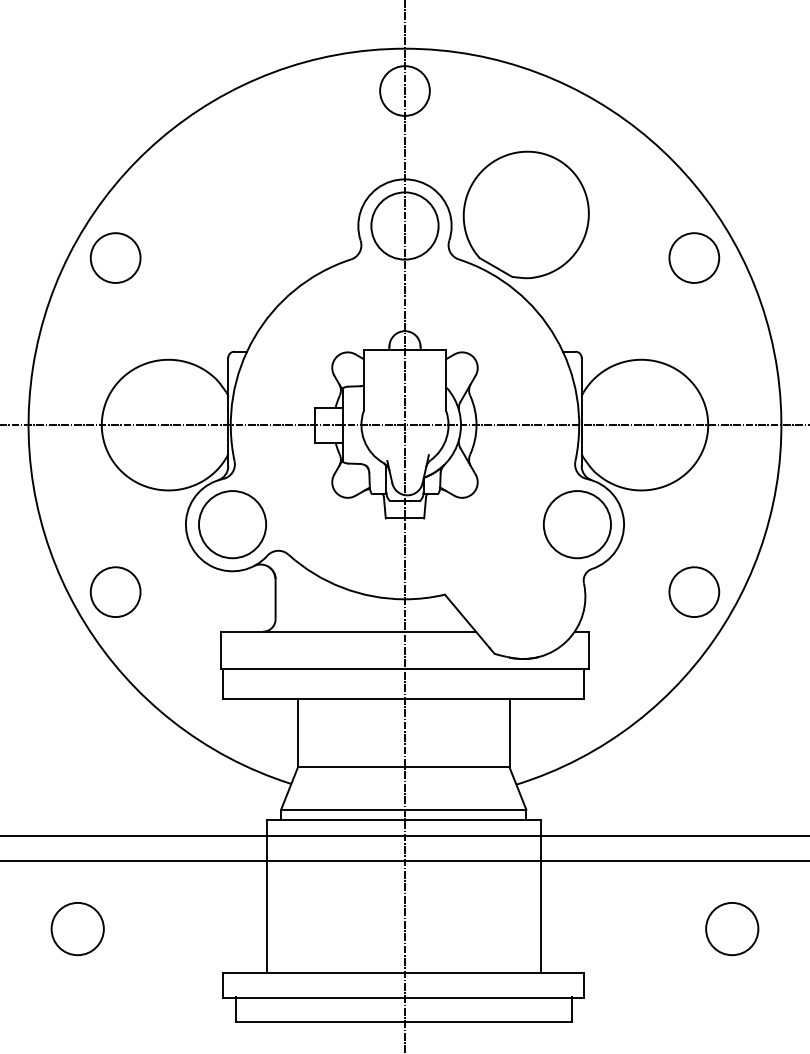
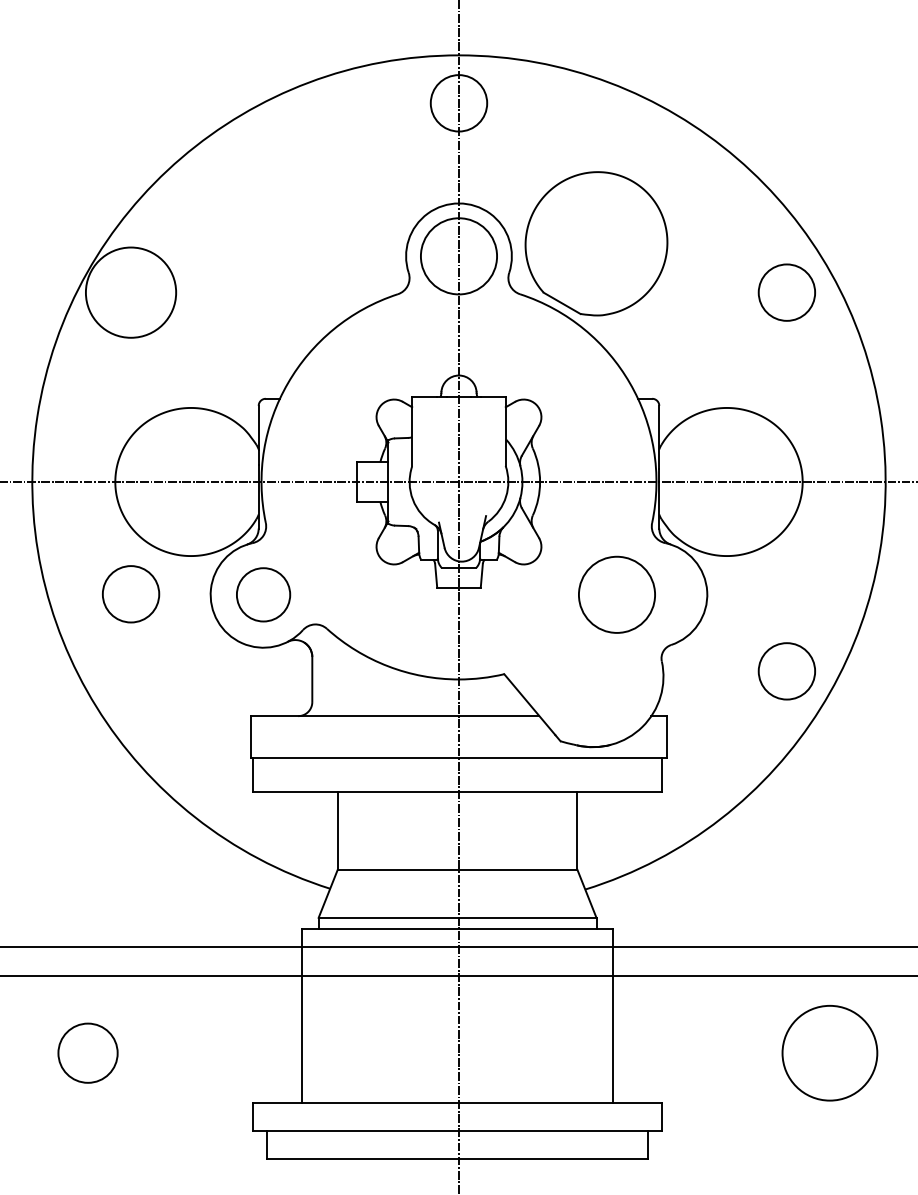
circle: (115, 257) -> (130, 292), size x1.6
circle: (232, 524) -> (263, 594), size x0.7
circle: (576, 524) -> (615, 594), moved
circle: (115, 591) -> (130, 593), moved
circle: (732, 928) -> (830, 1052), size x1.6

